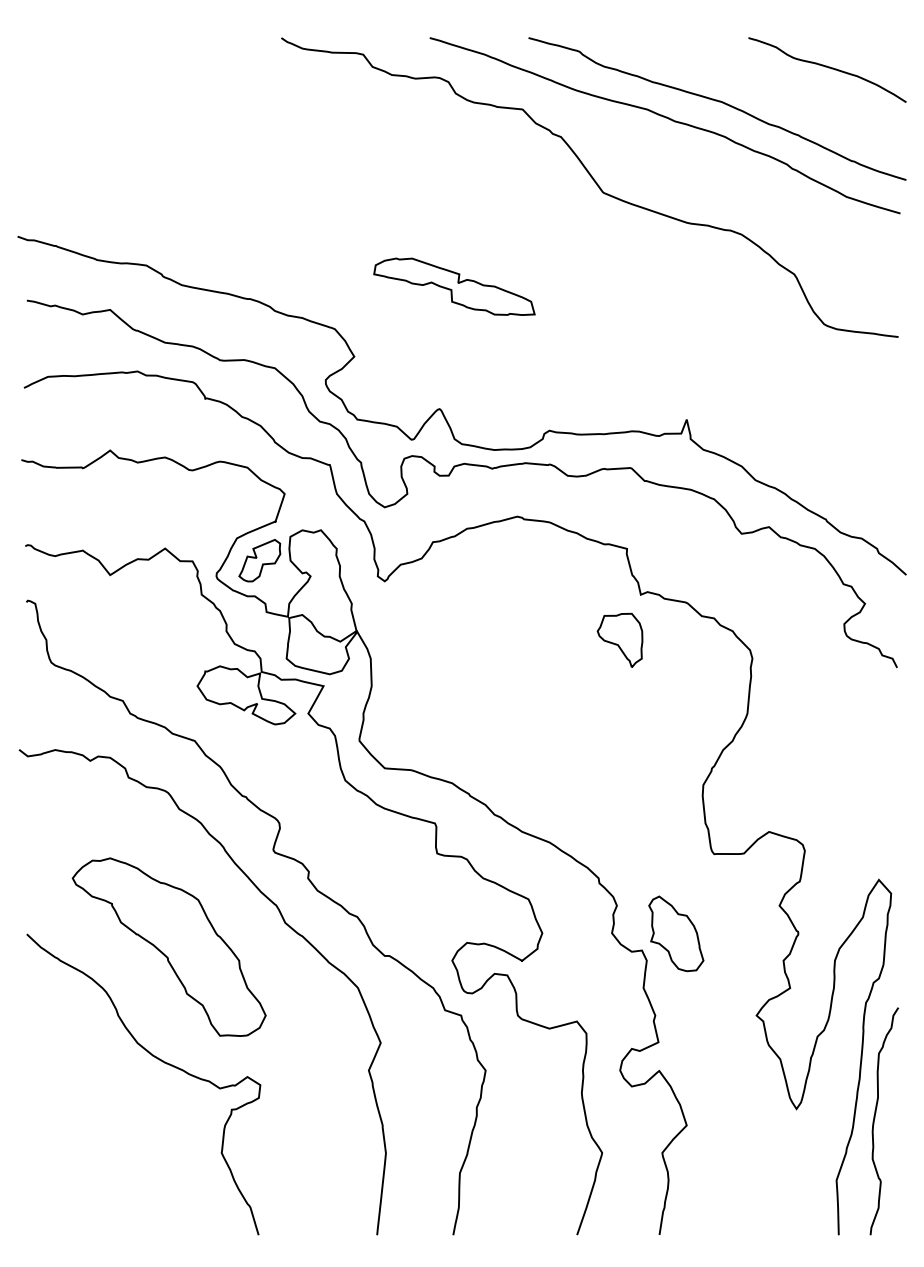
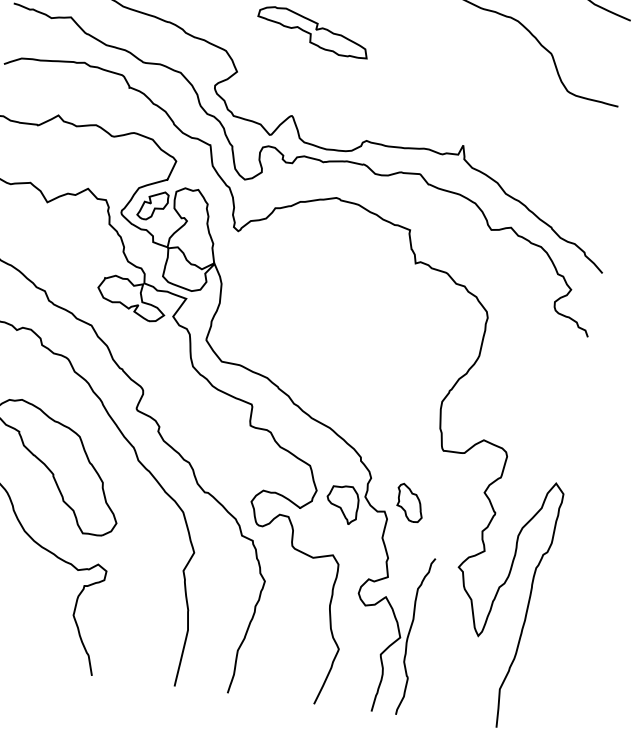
part: (619, 639) -> (342, 504), moved
part: (676, 933) -> (410, 502), size x0.7
curve: (875, 1118) -> (409, 633), moved

